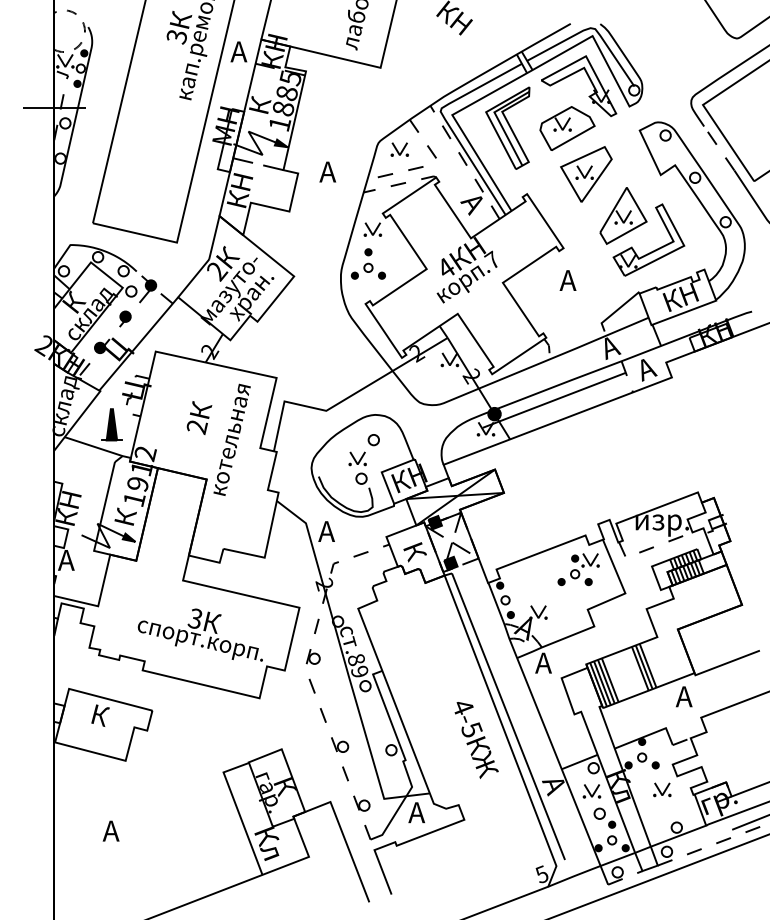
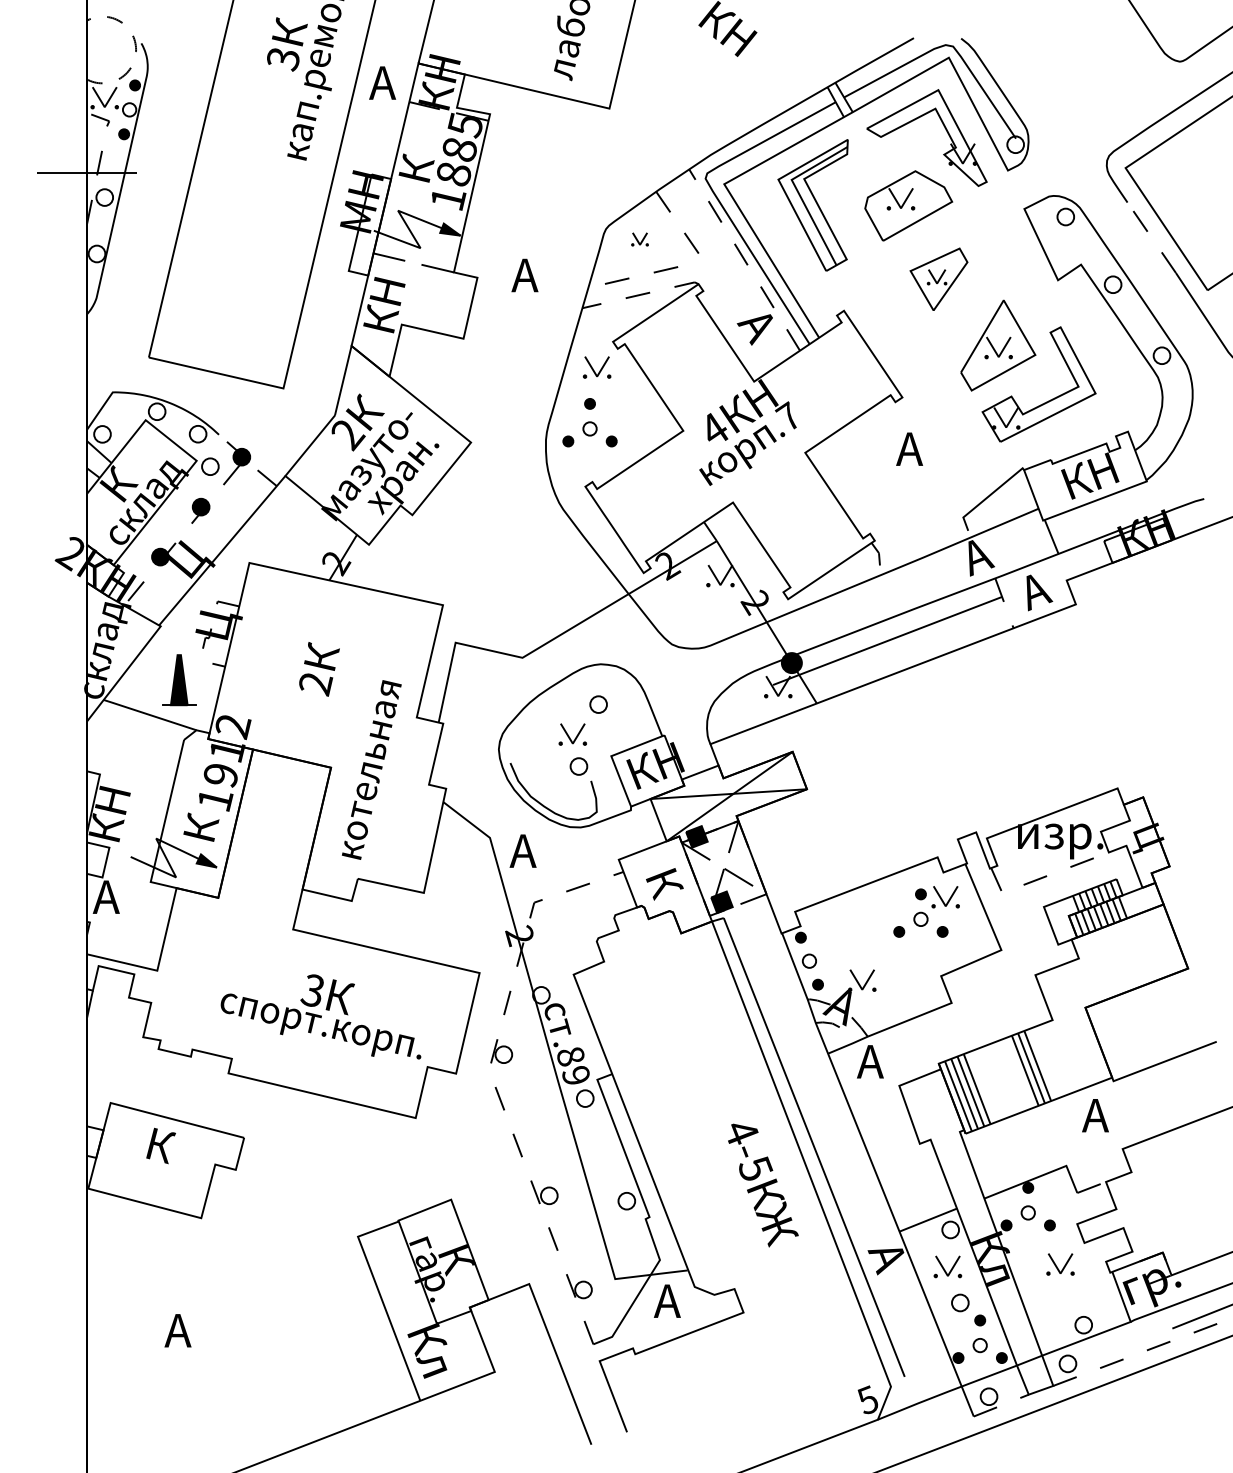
part: (399, 149) -> (639, 239), size x0.6
part: (586, 174) -> (939, 279), size x0.7
text: (231, 439) -> (370, 769), moved

